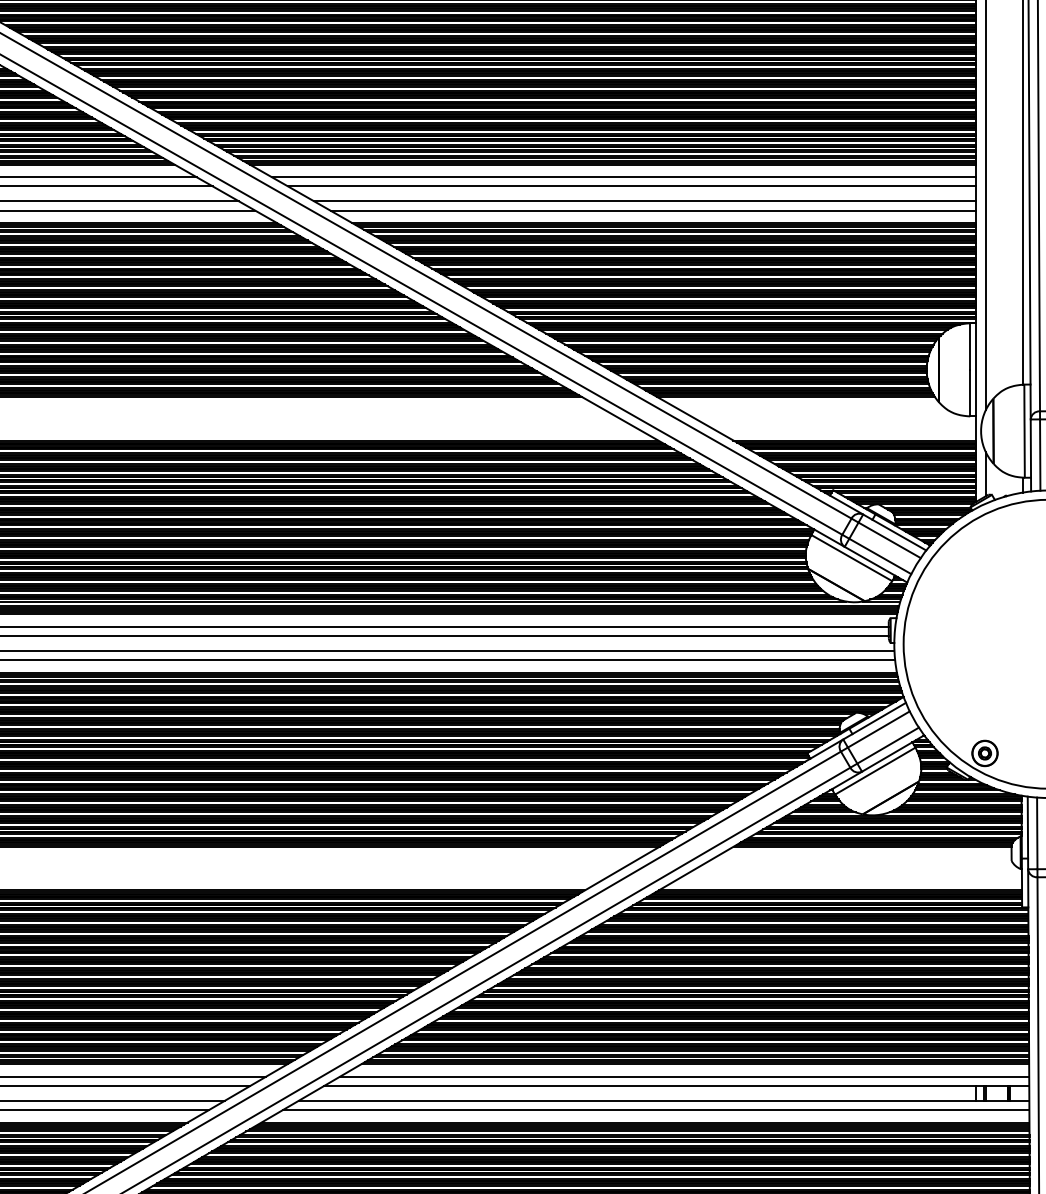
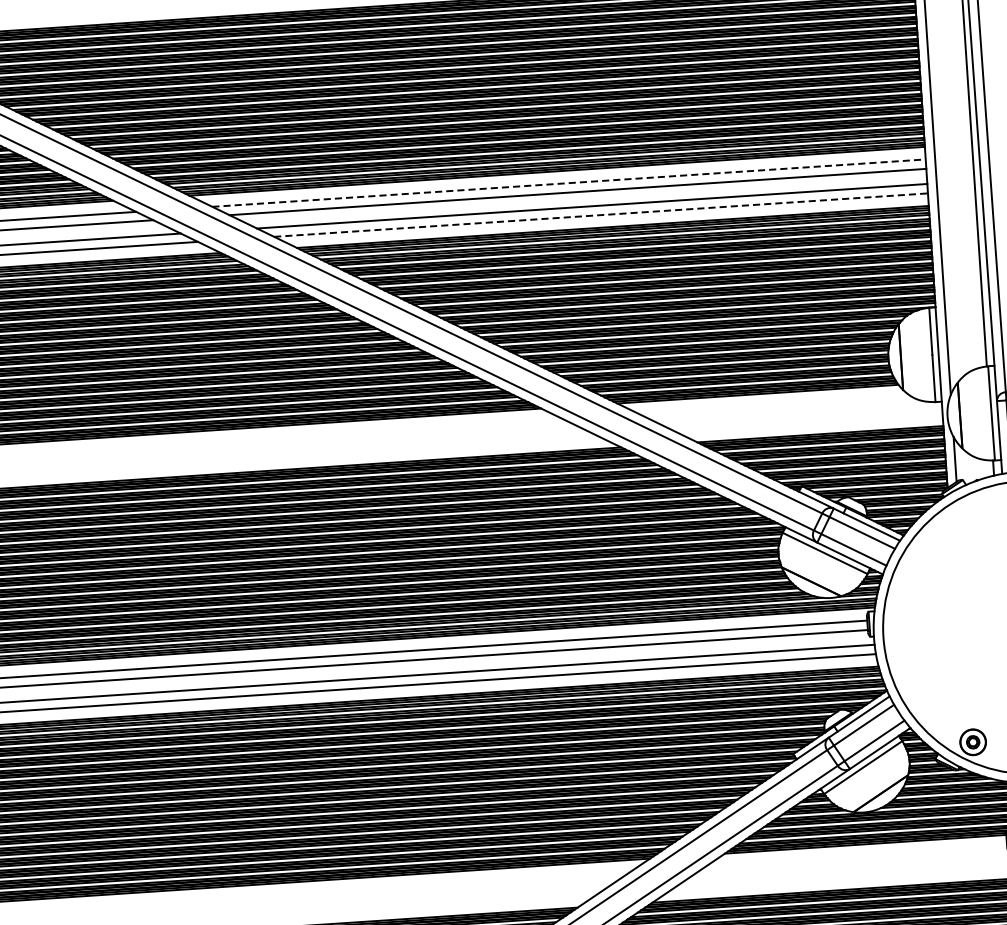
line: (624, 177) -> (569, 183), solid -> dashed
line: (653, 210) -> (601, 214), solid -> dashed

